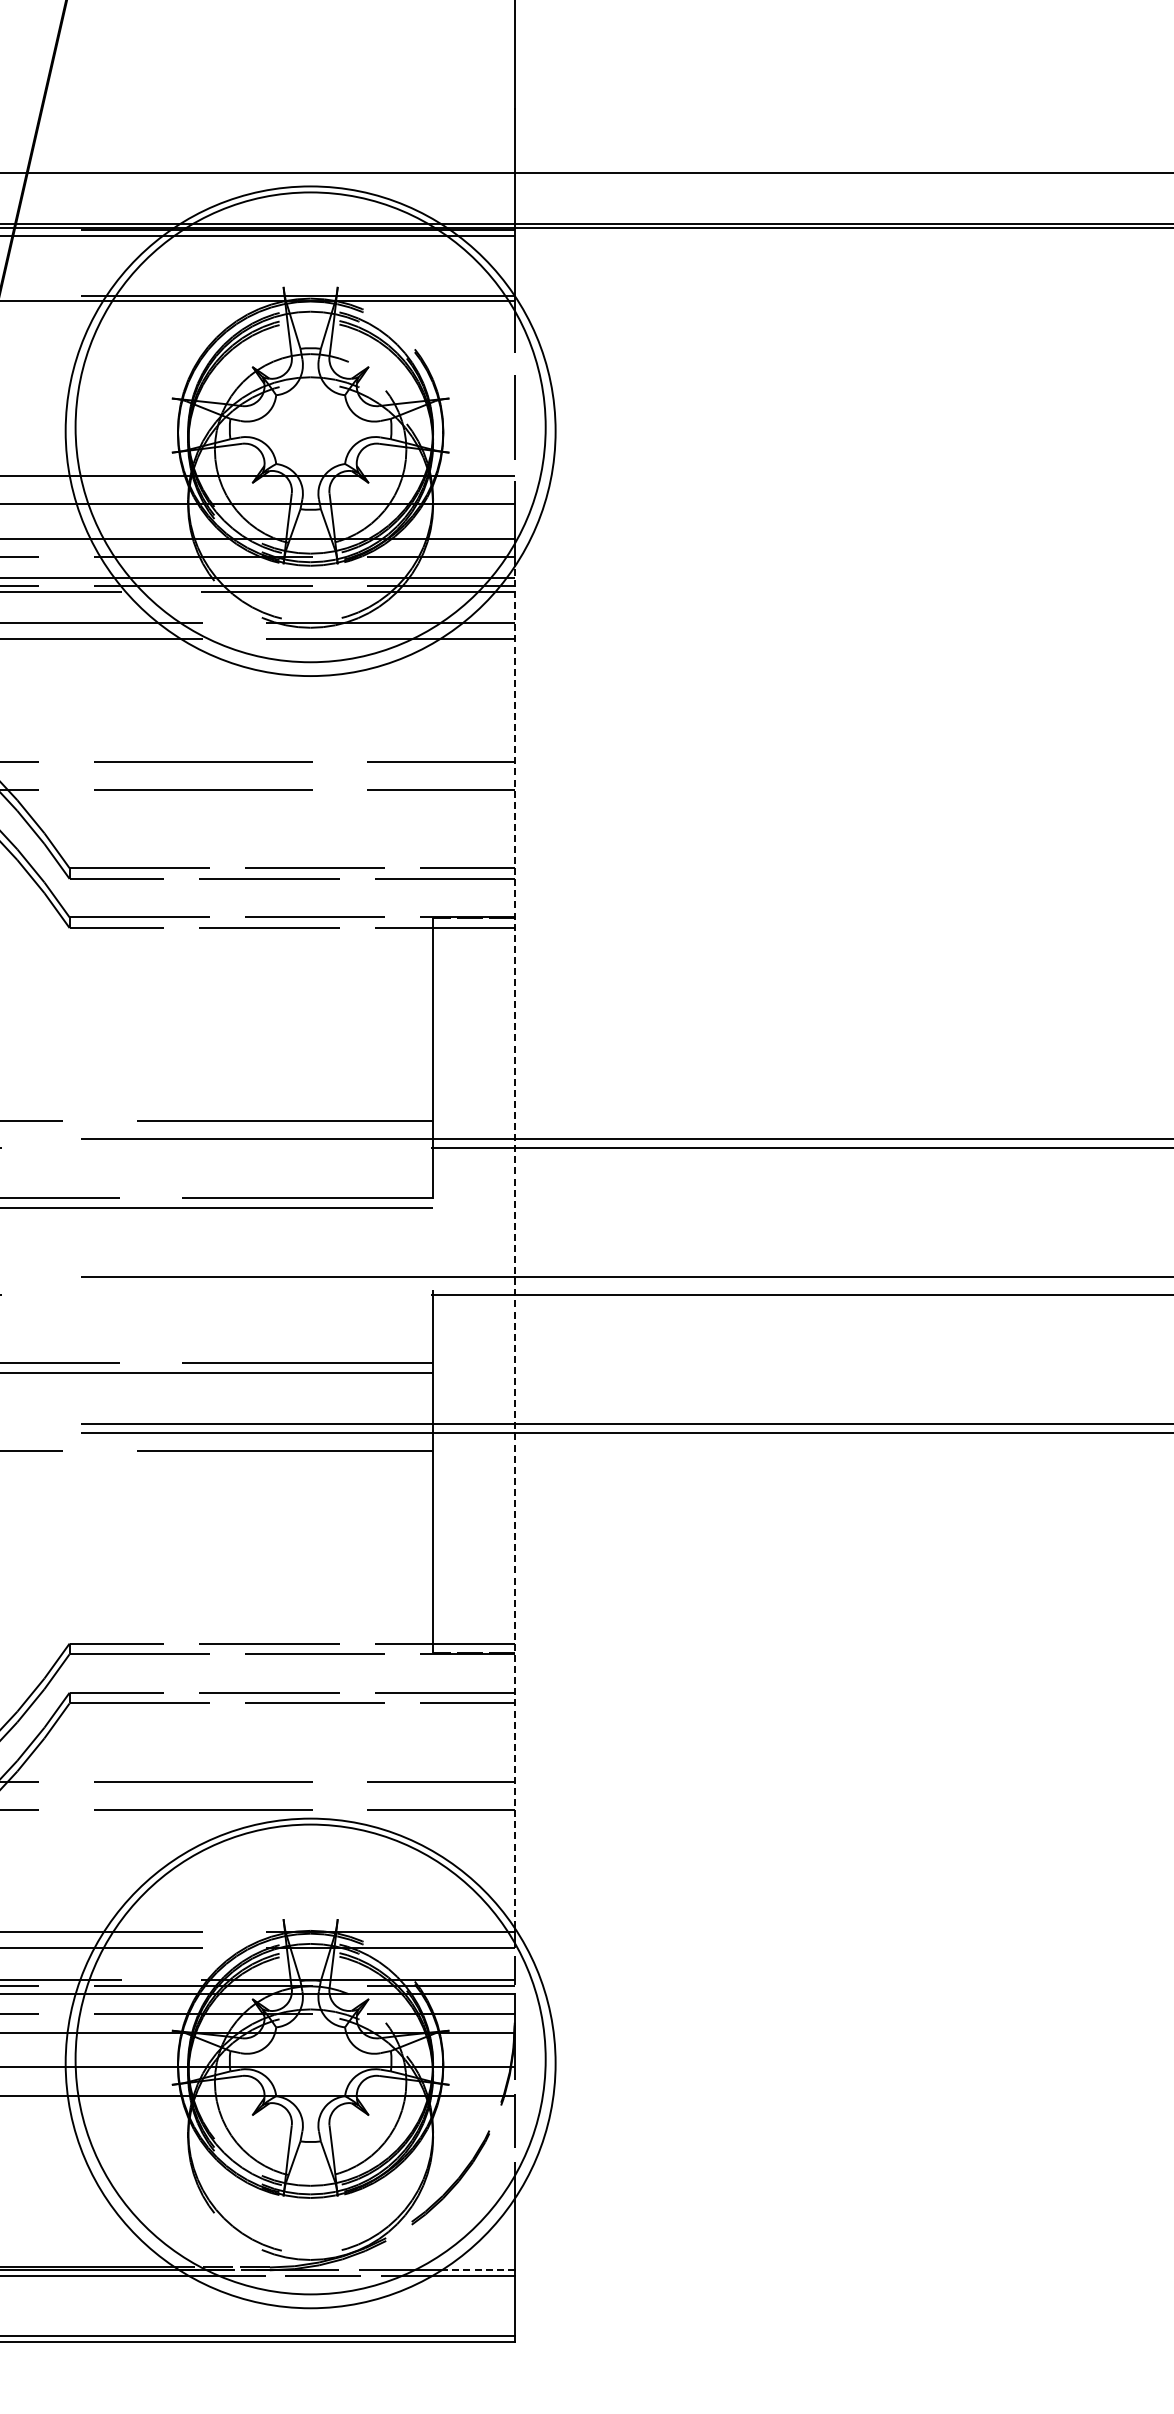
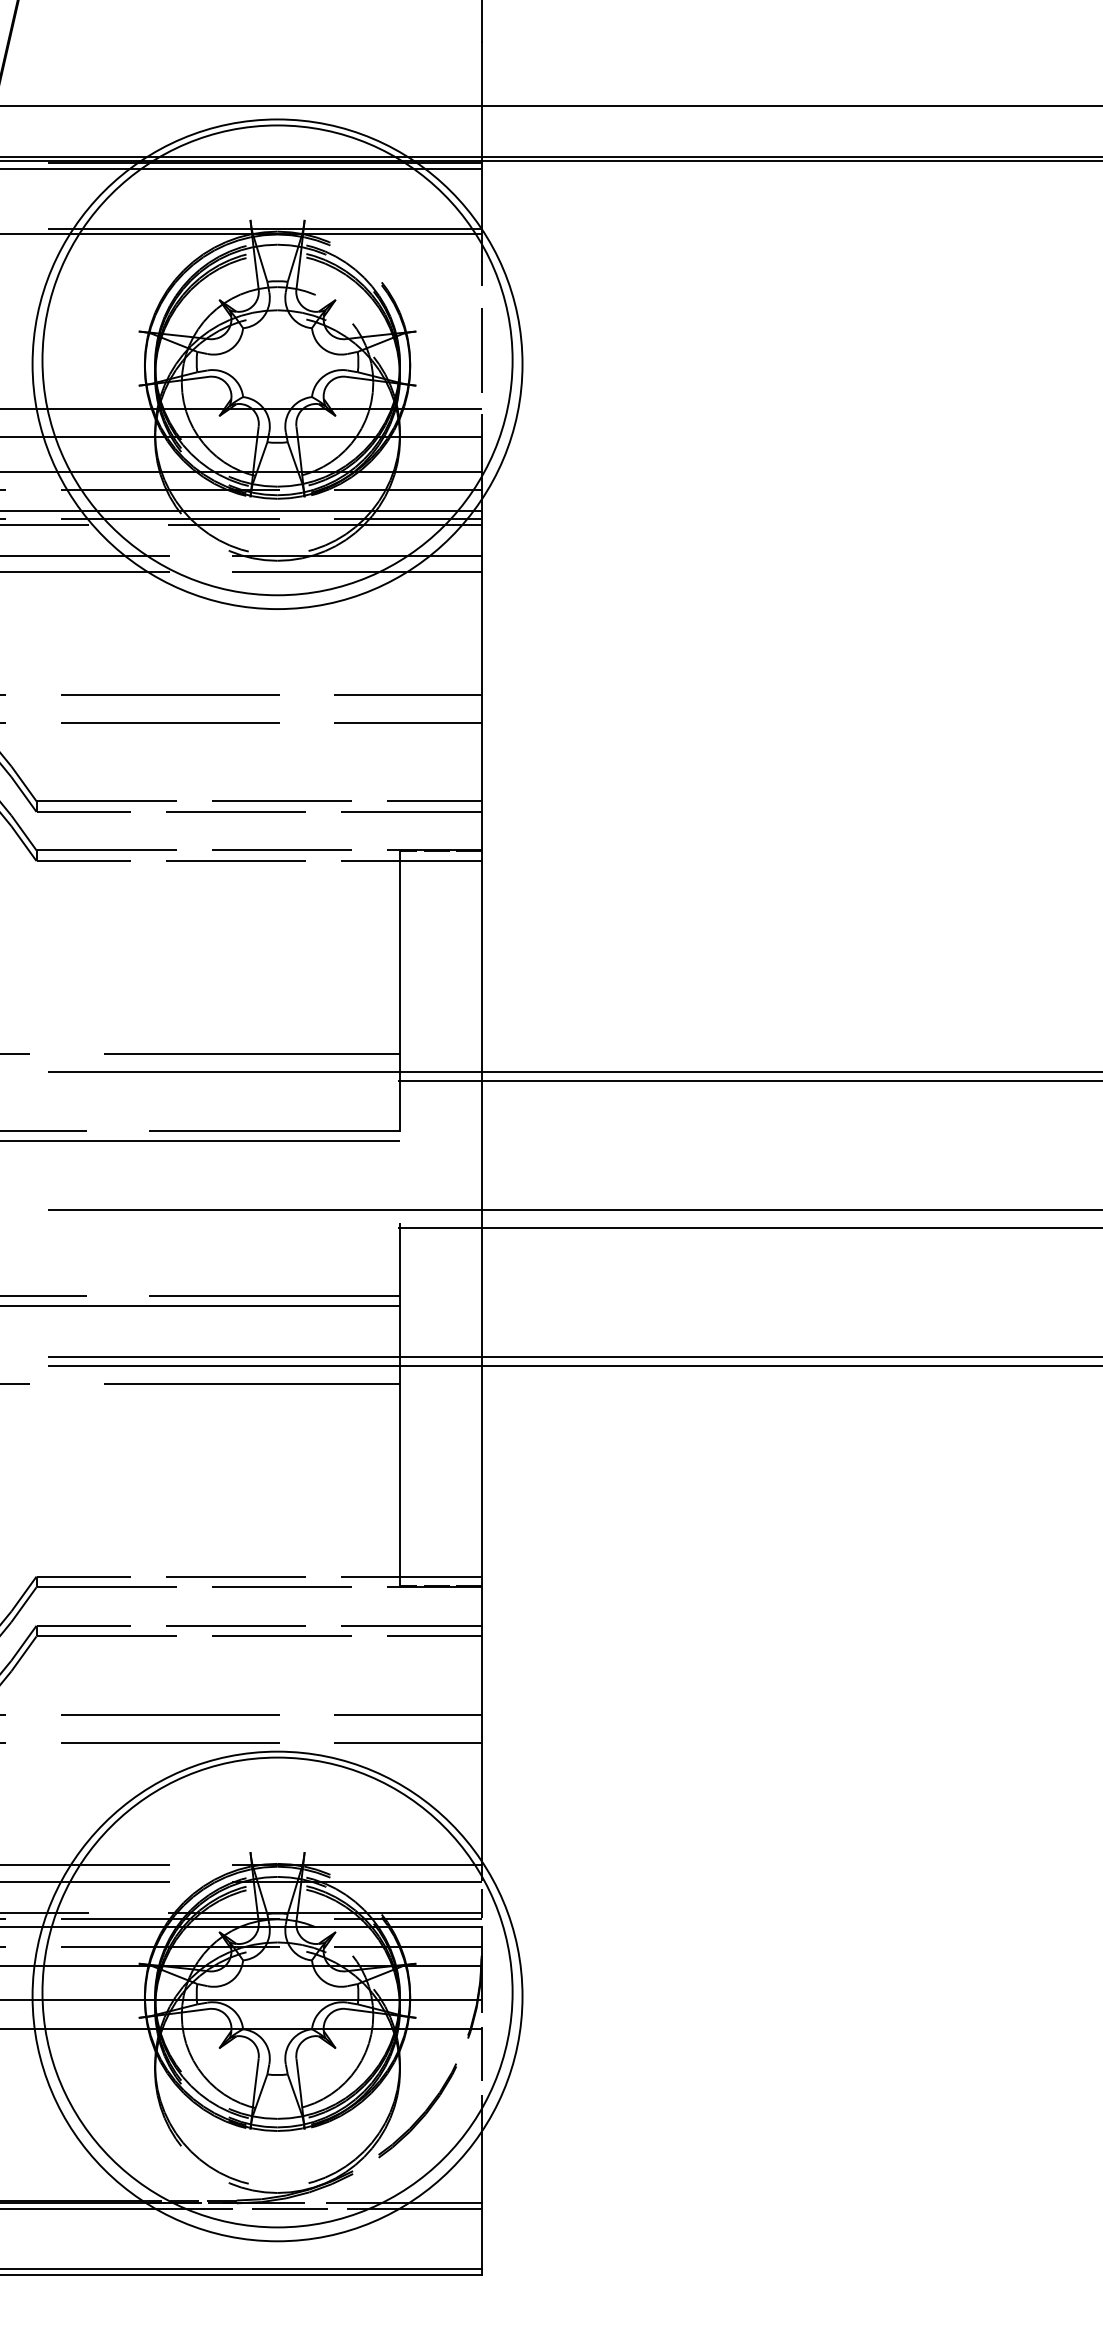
line: (514, 1247) -> (481, 1180), dashed -> solid
line: (478, 2270) -> (445, 2203), dashed -> solid

